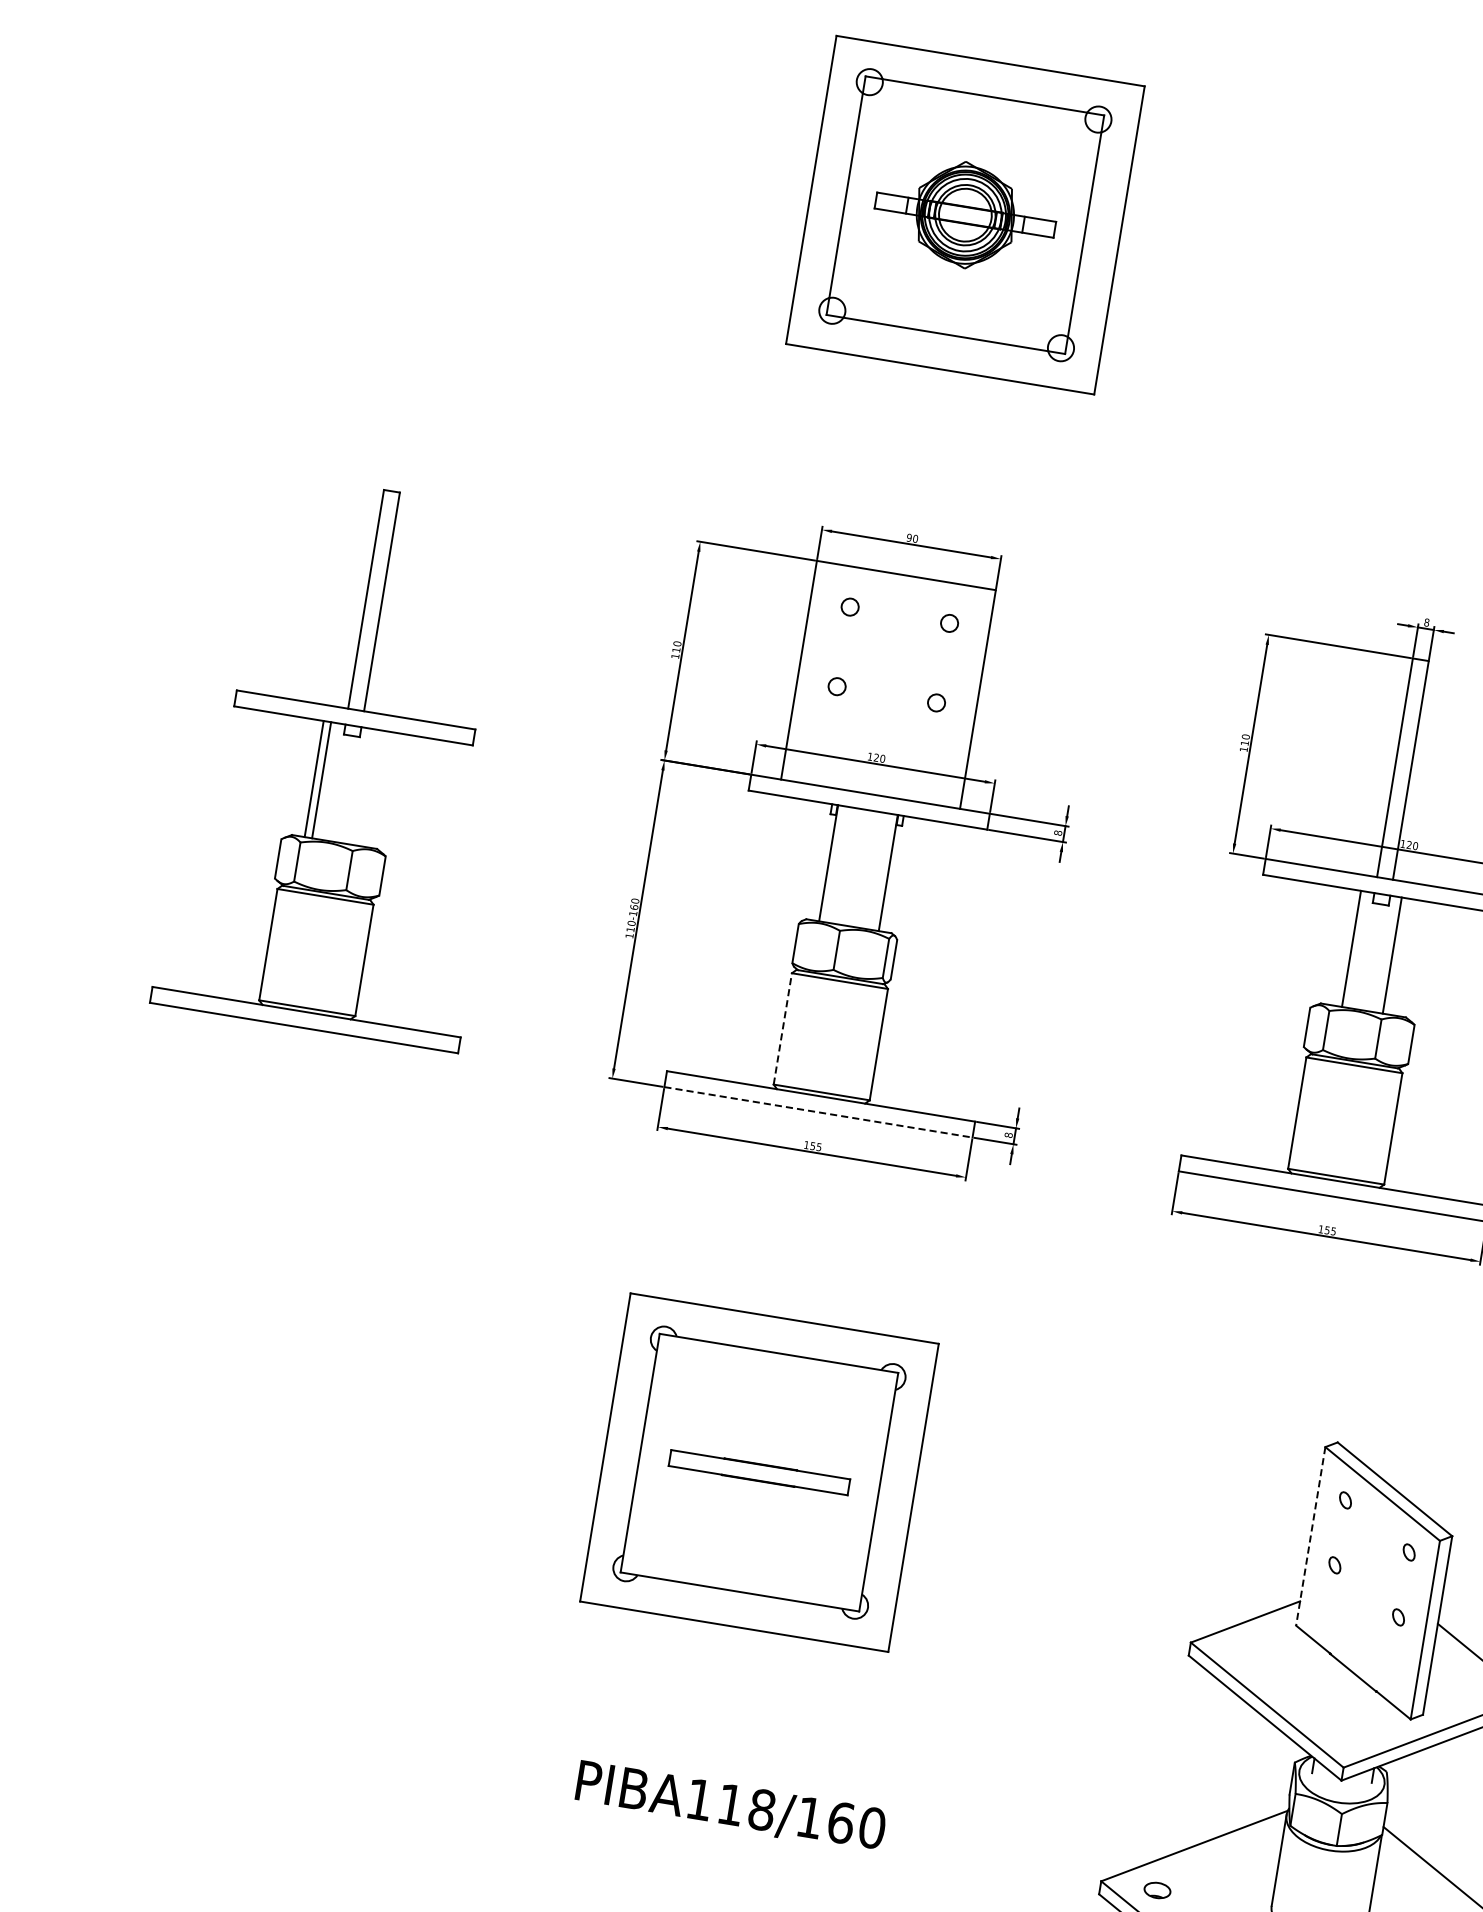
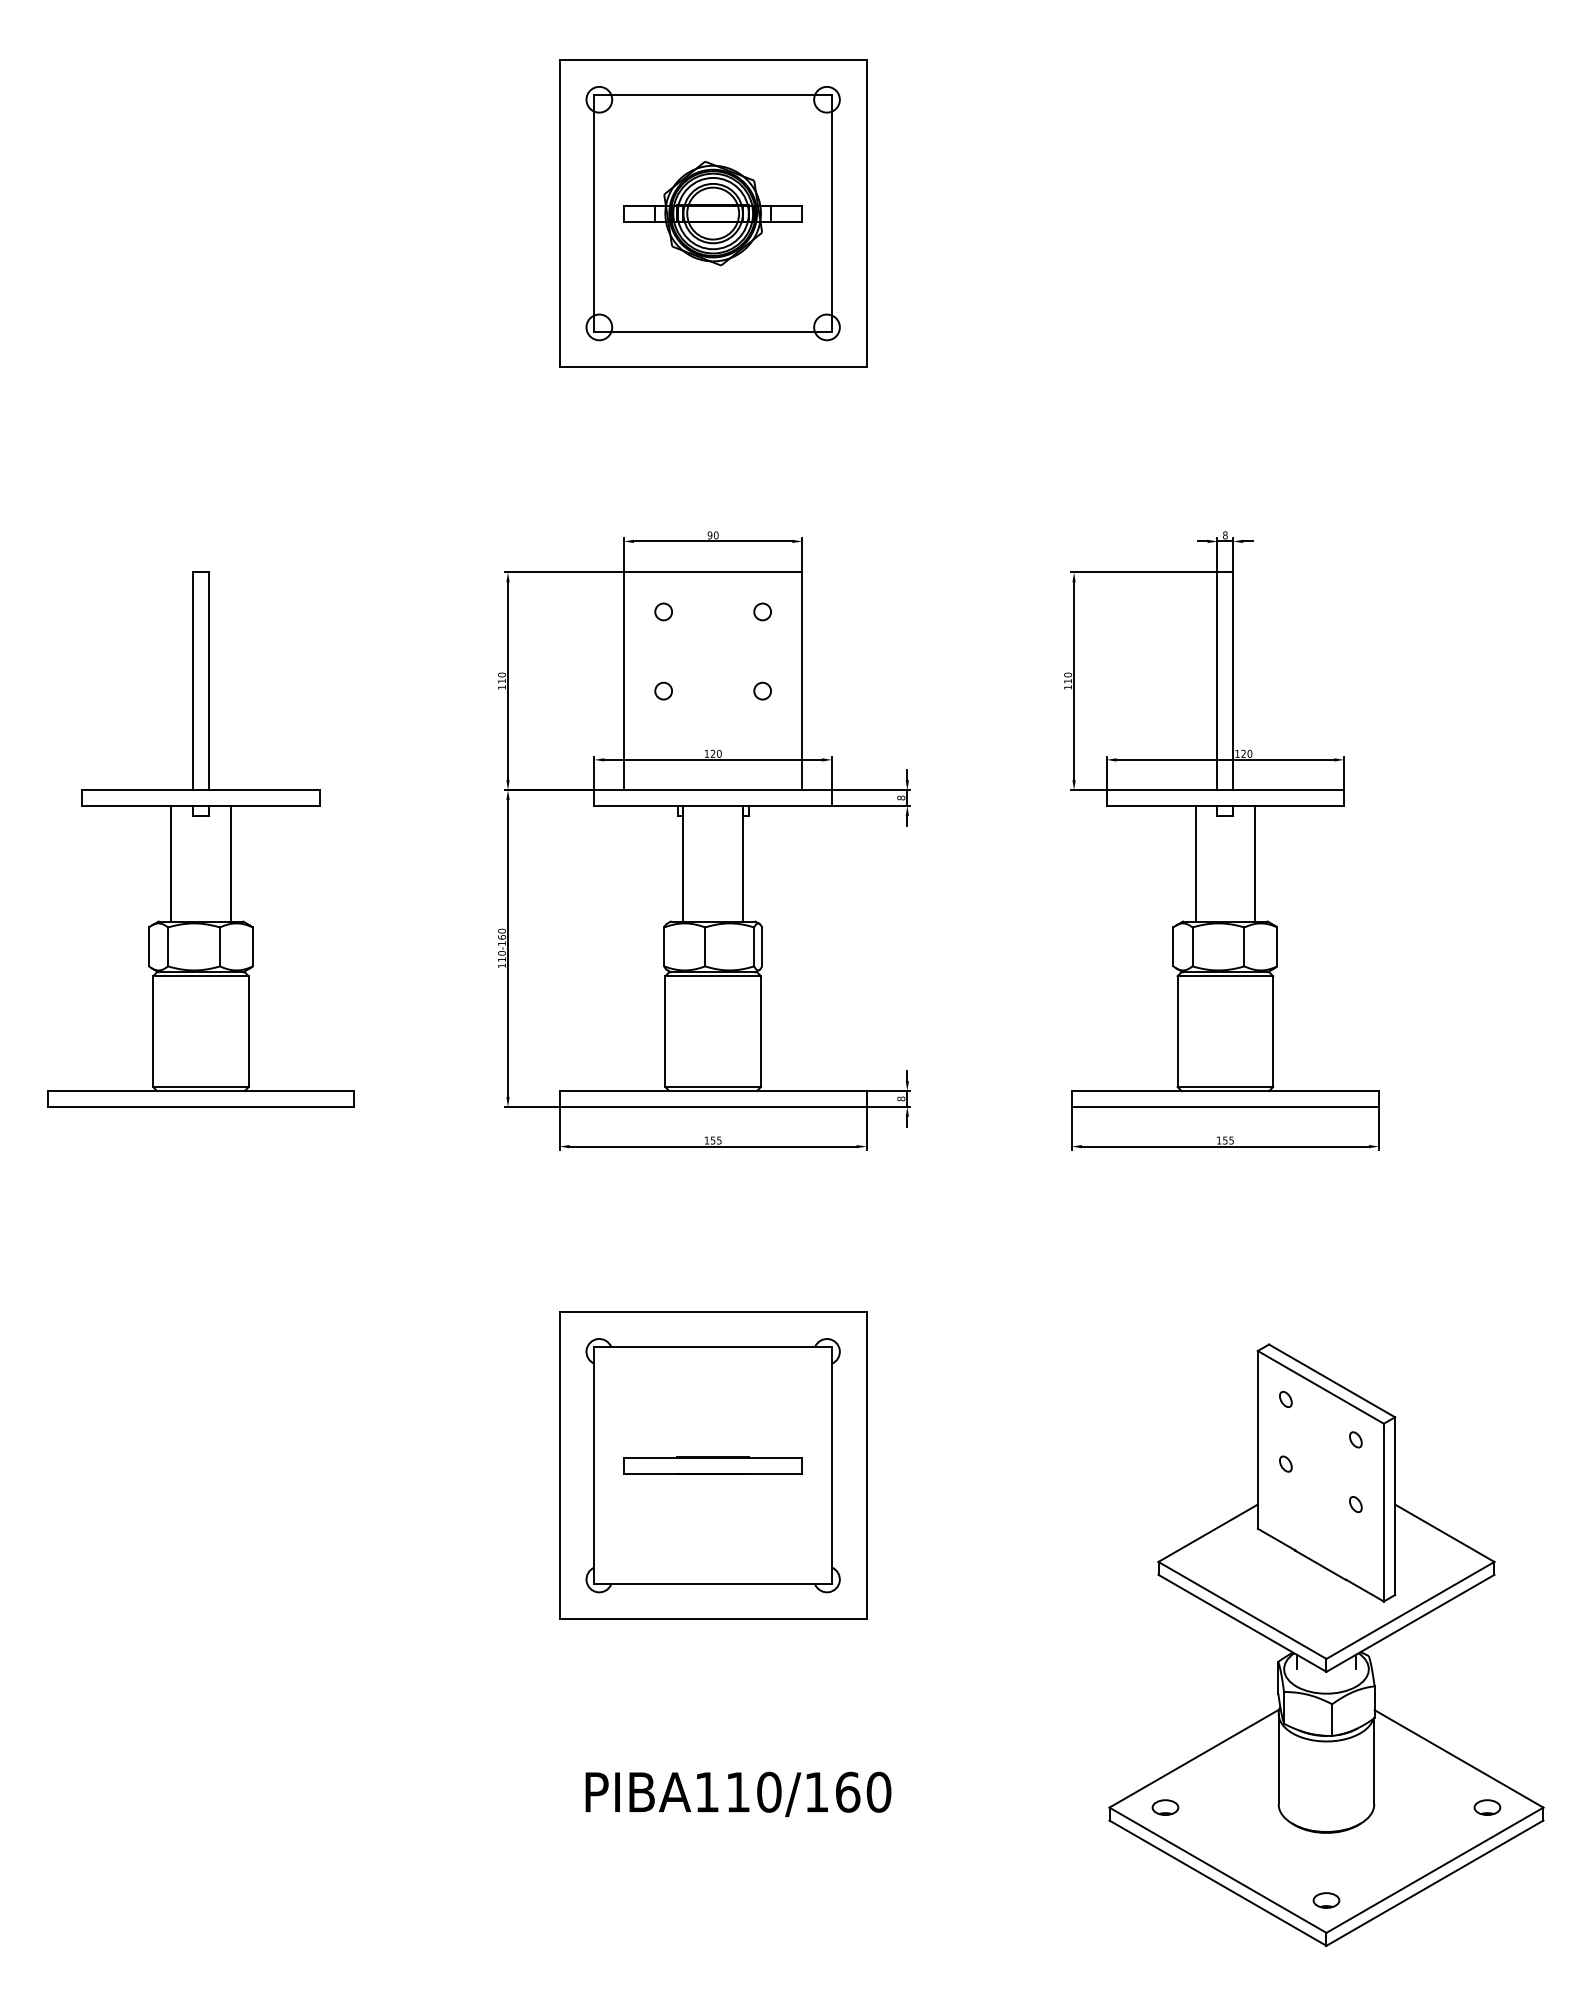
line: (321, 779) -> (230, 863), moved
line: (1351, 948) -> (1255, 863), moved
line: (1392, 955) -> (1195, 863), moved
line: (782, 1028) -> (665, 1031), dashed -> solid
line: (818, 1112) -> (713, 1106), dashed -> solid
line: (1310, 1535) -> (1257, 1439), dashed -> solid
text: (762, 1810) -> (769, 1792), PIBA118/160 -> PIBA110/160

